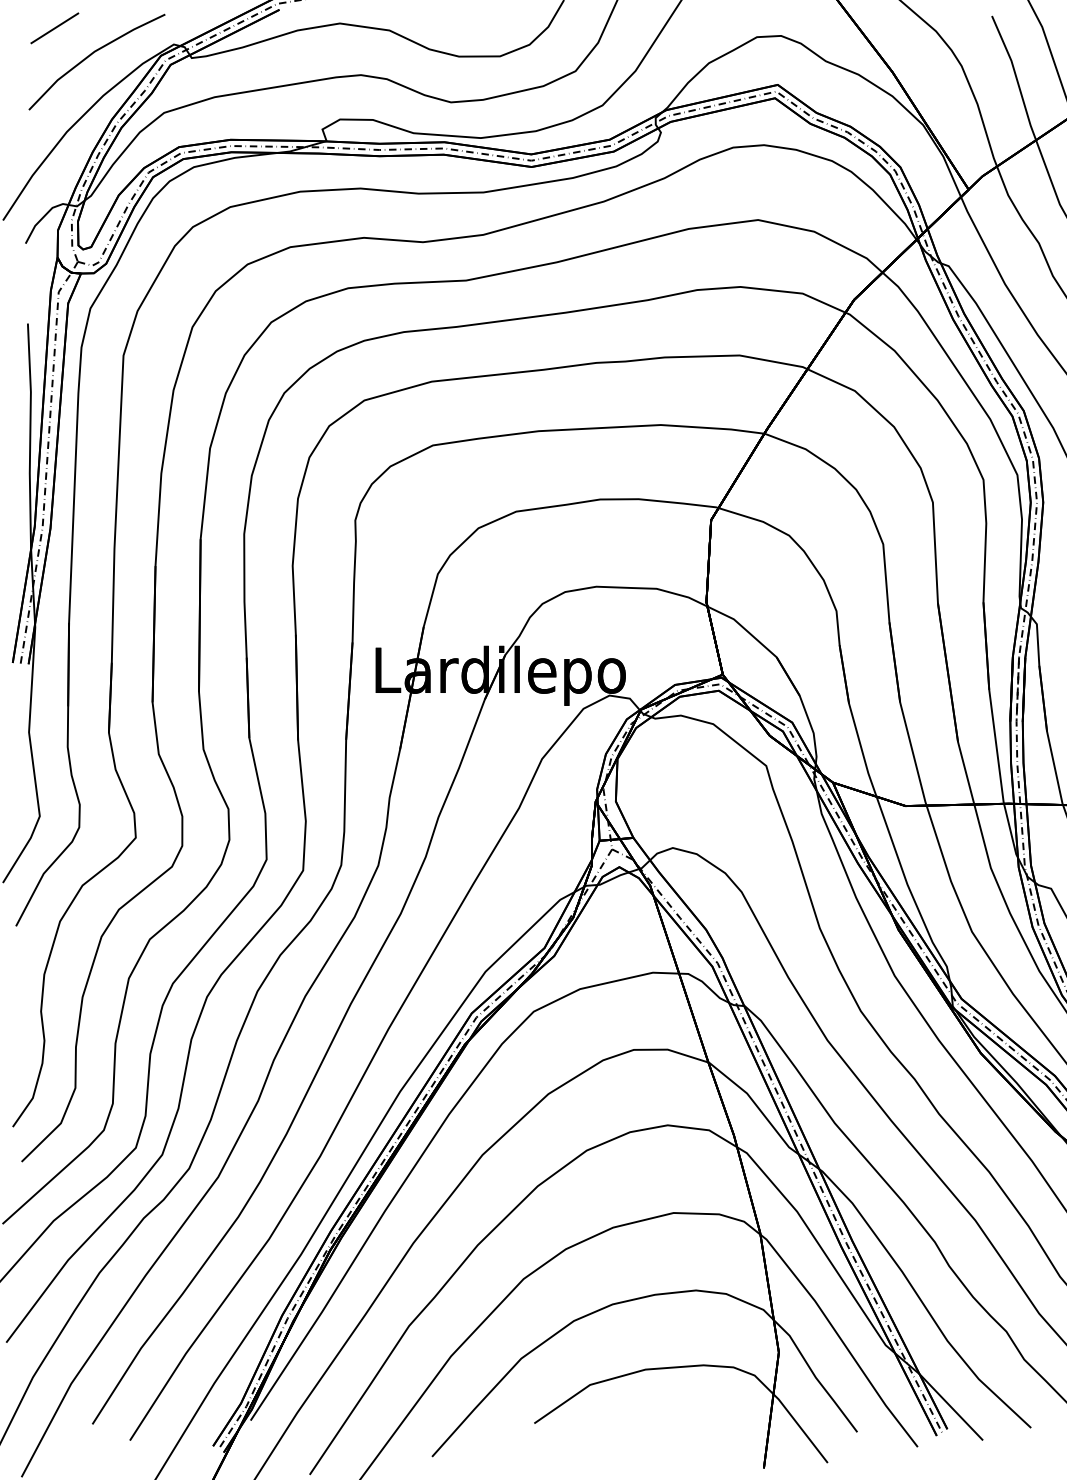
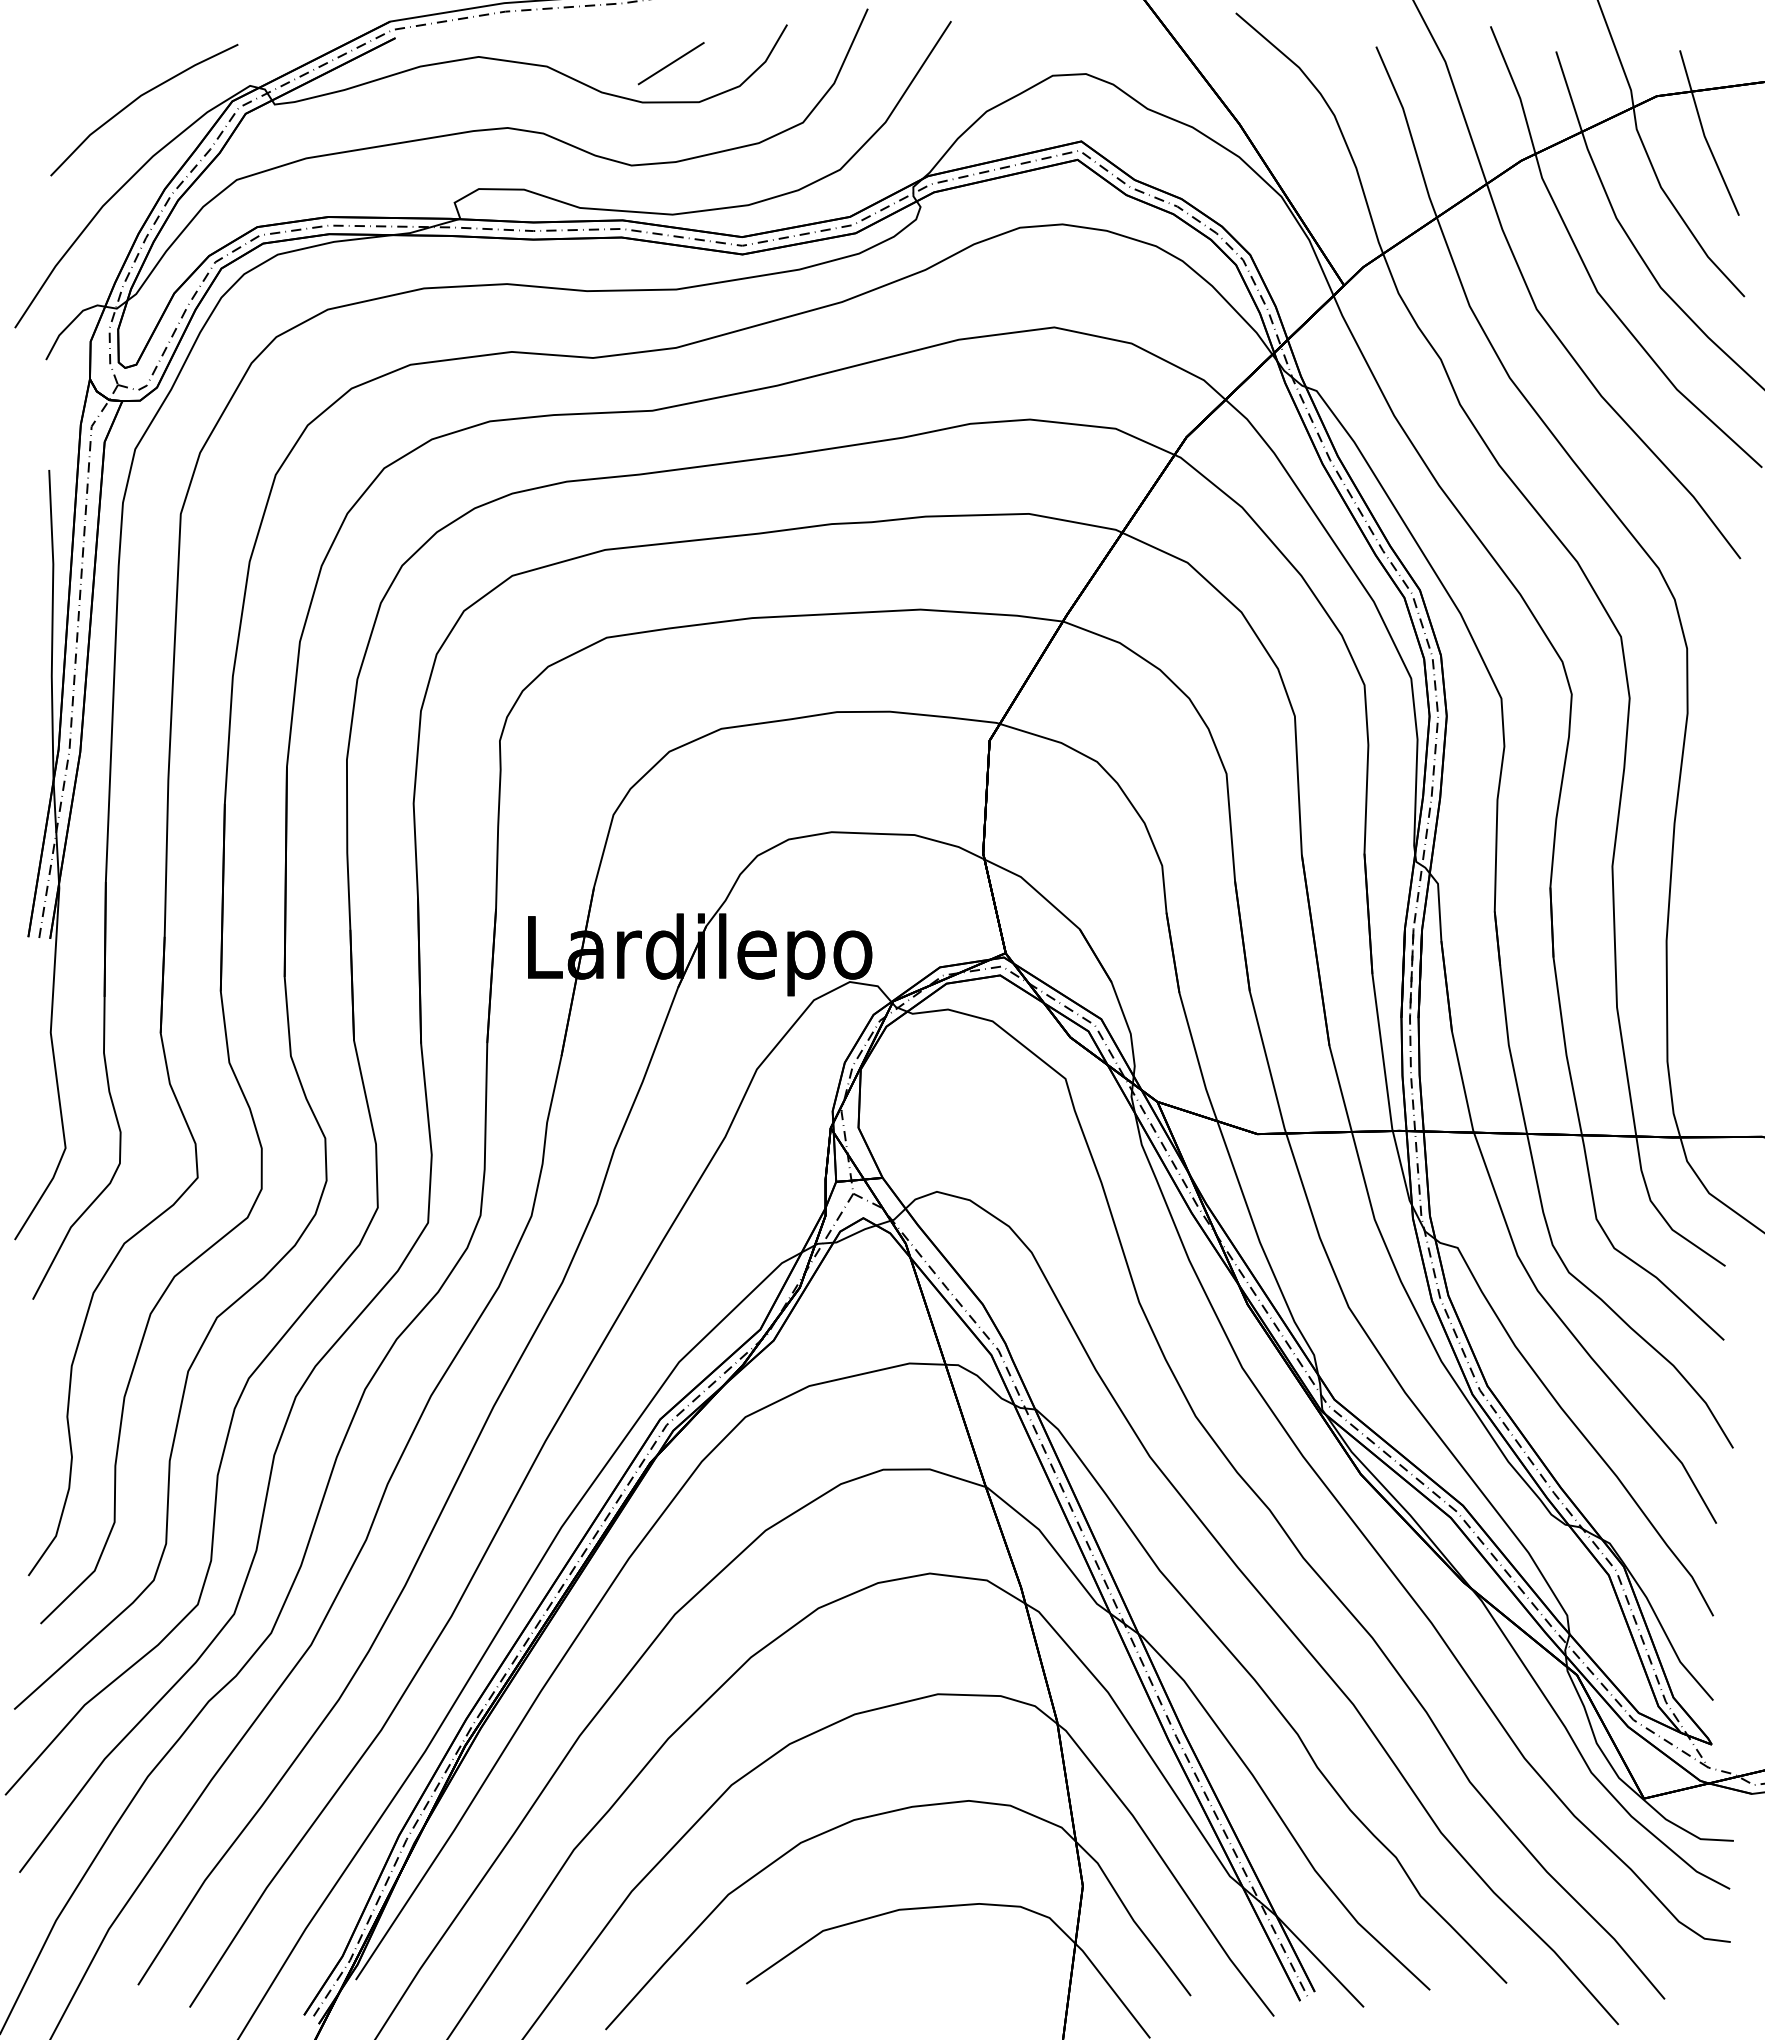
line: (54, 28) -> (670, 63), moved

